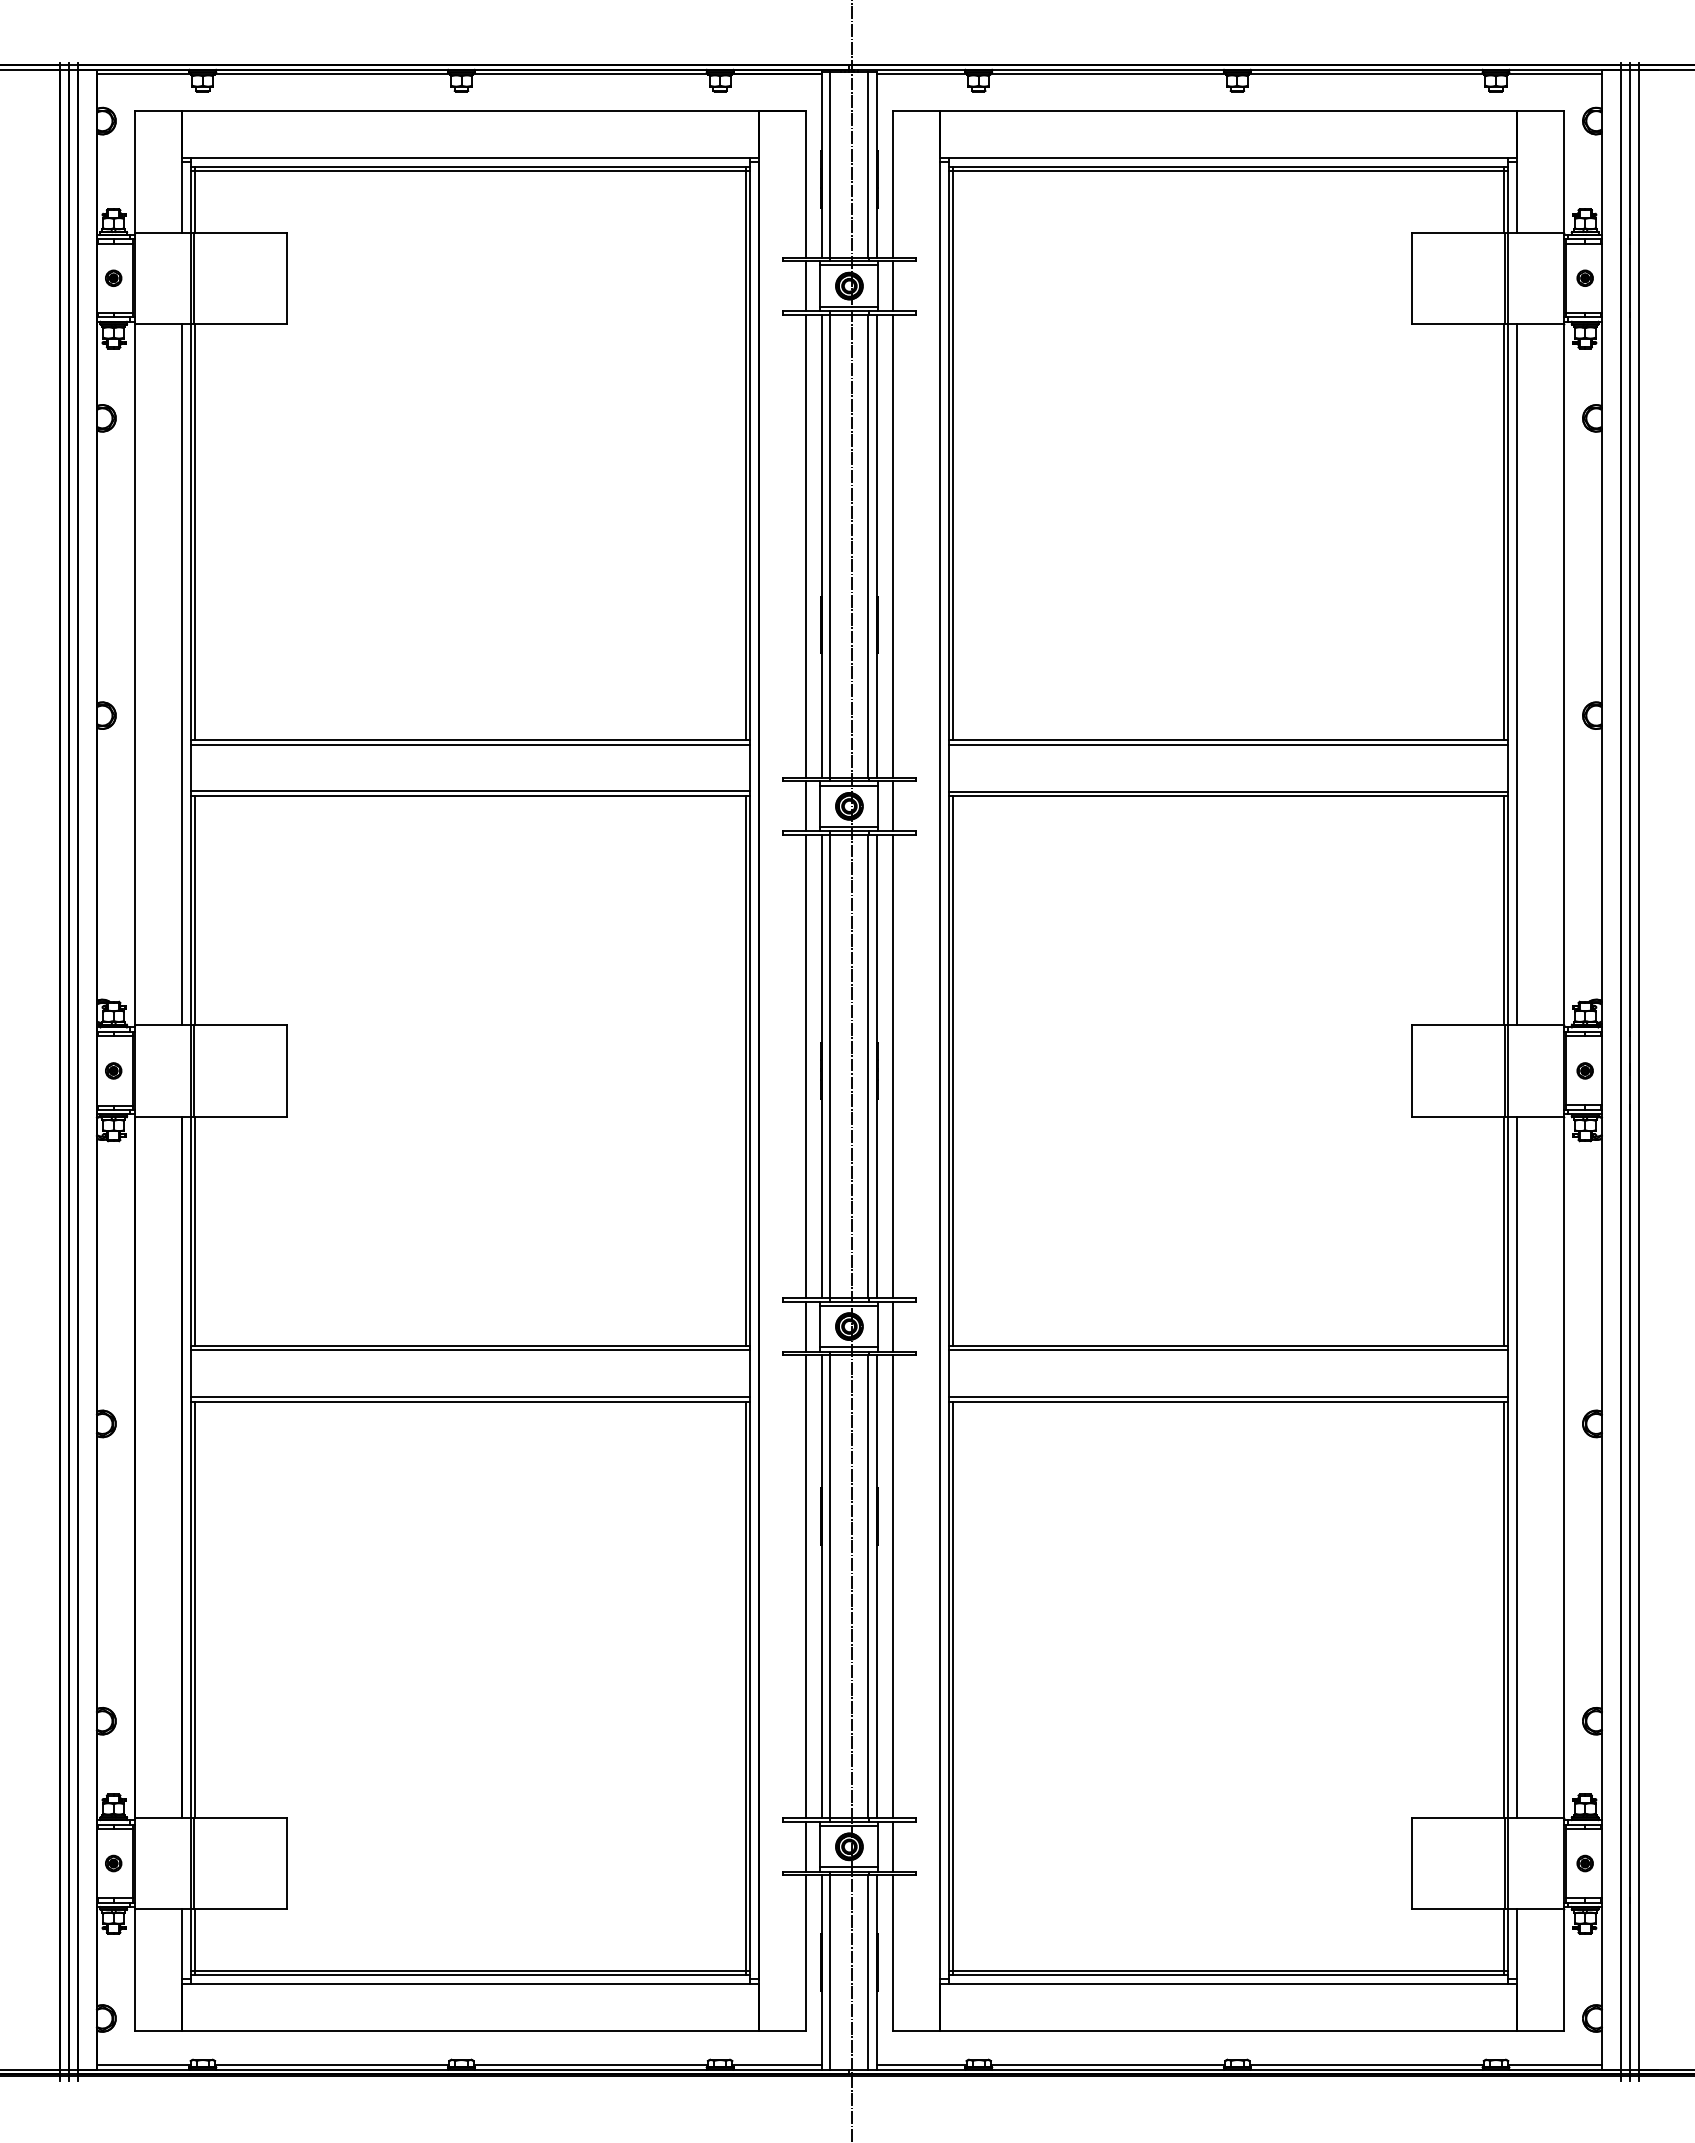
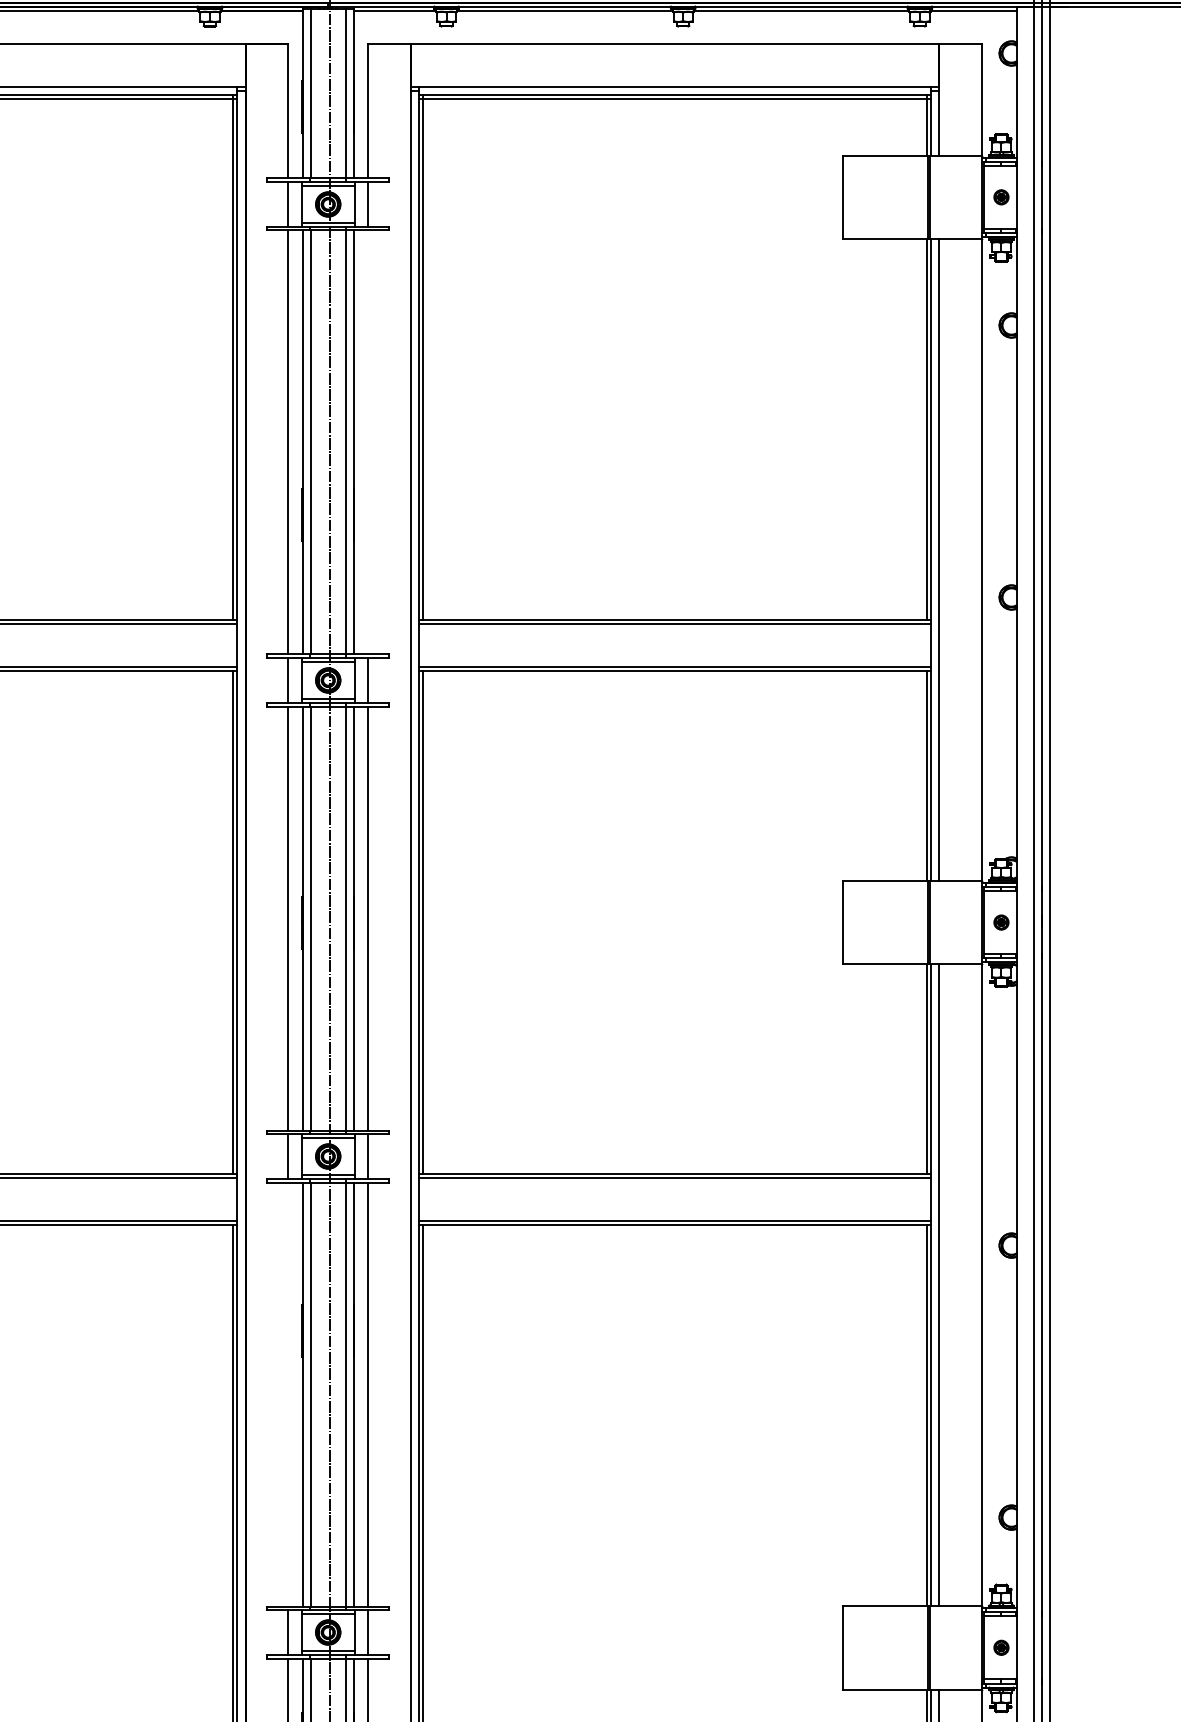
line: (892, 545) -> (367, 441), removed
line: (805, 1586) -> (288, 1394), removed

